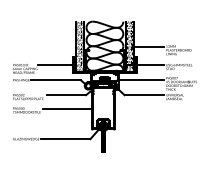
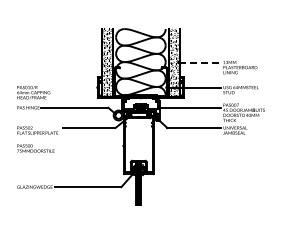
line: (148, 46) -> (199, 62), solid -> dashed
line: (55, 65) -> (74, 87), removed
line: (67, 108) -> (90, 146), removed

